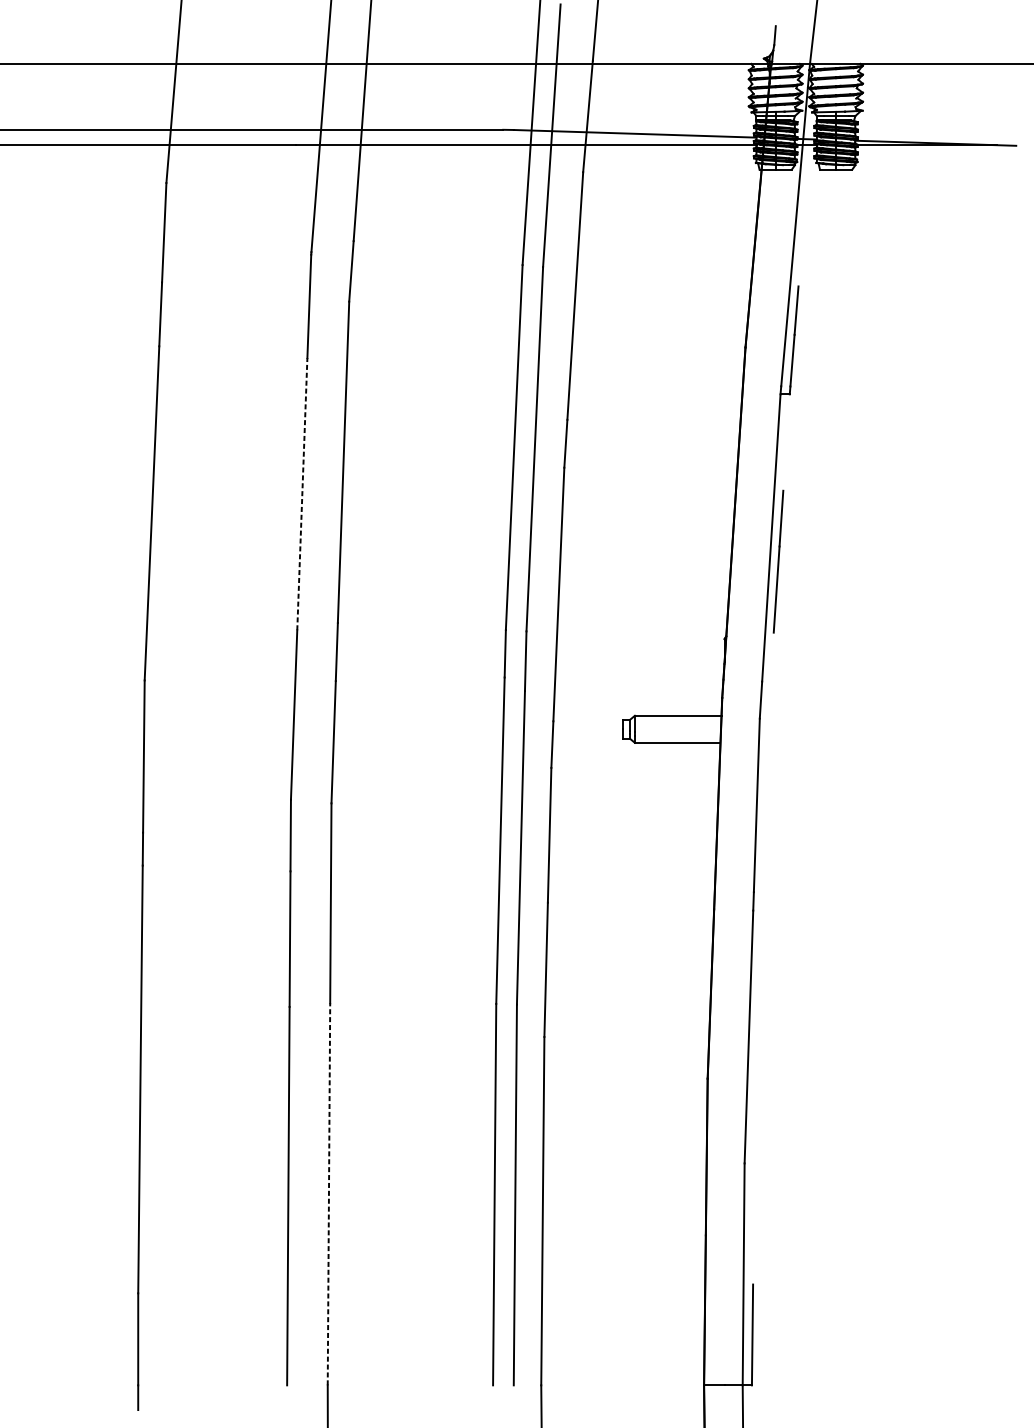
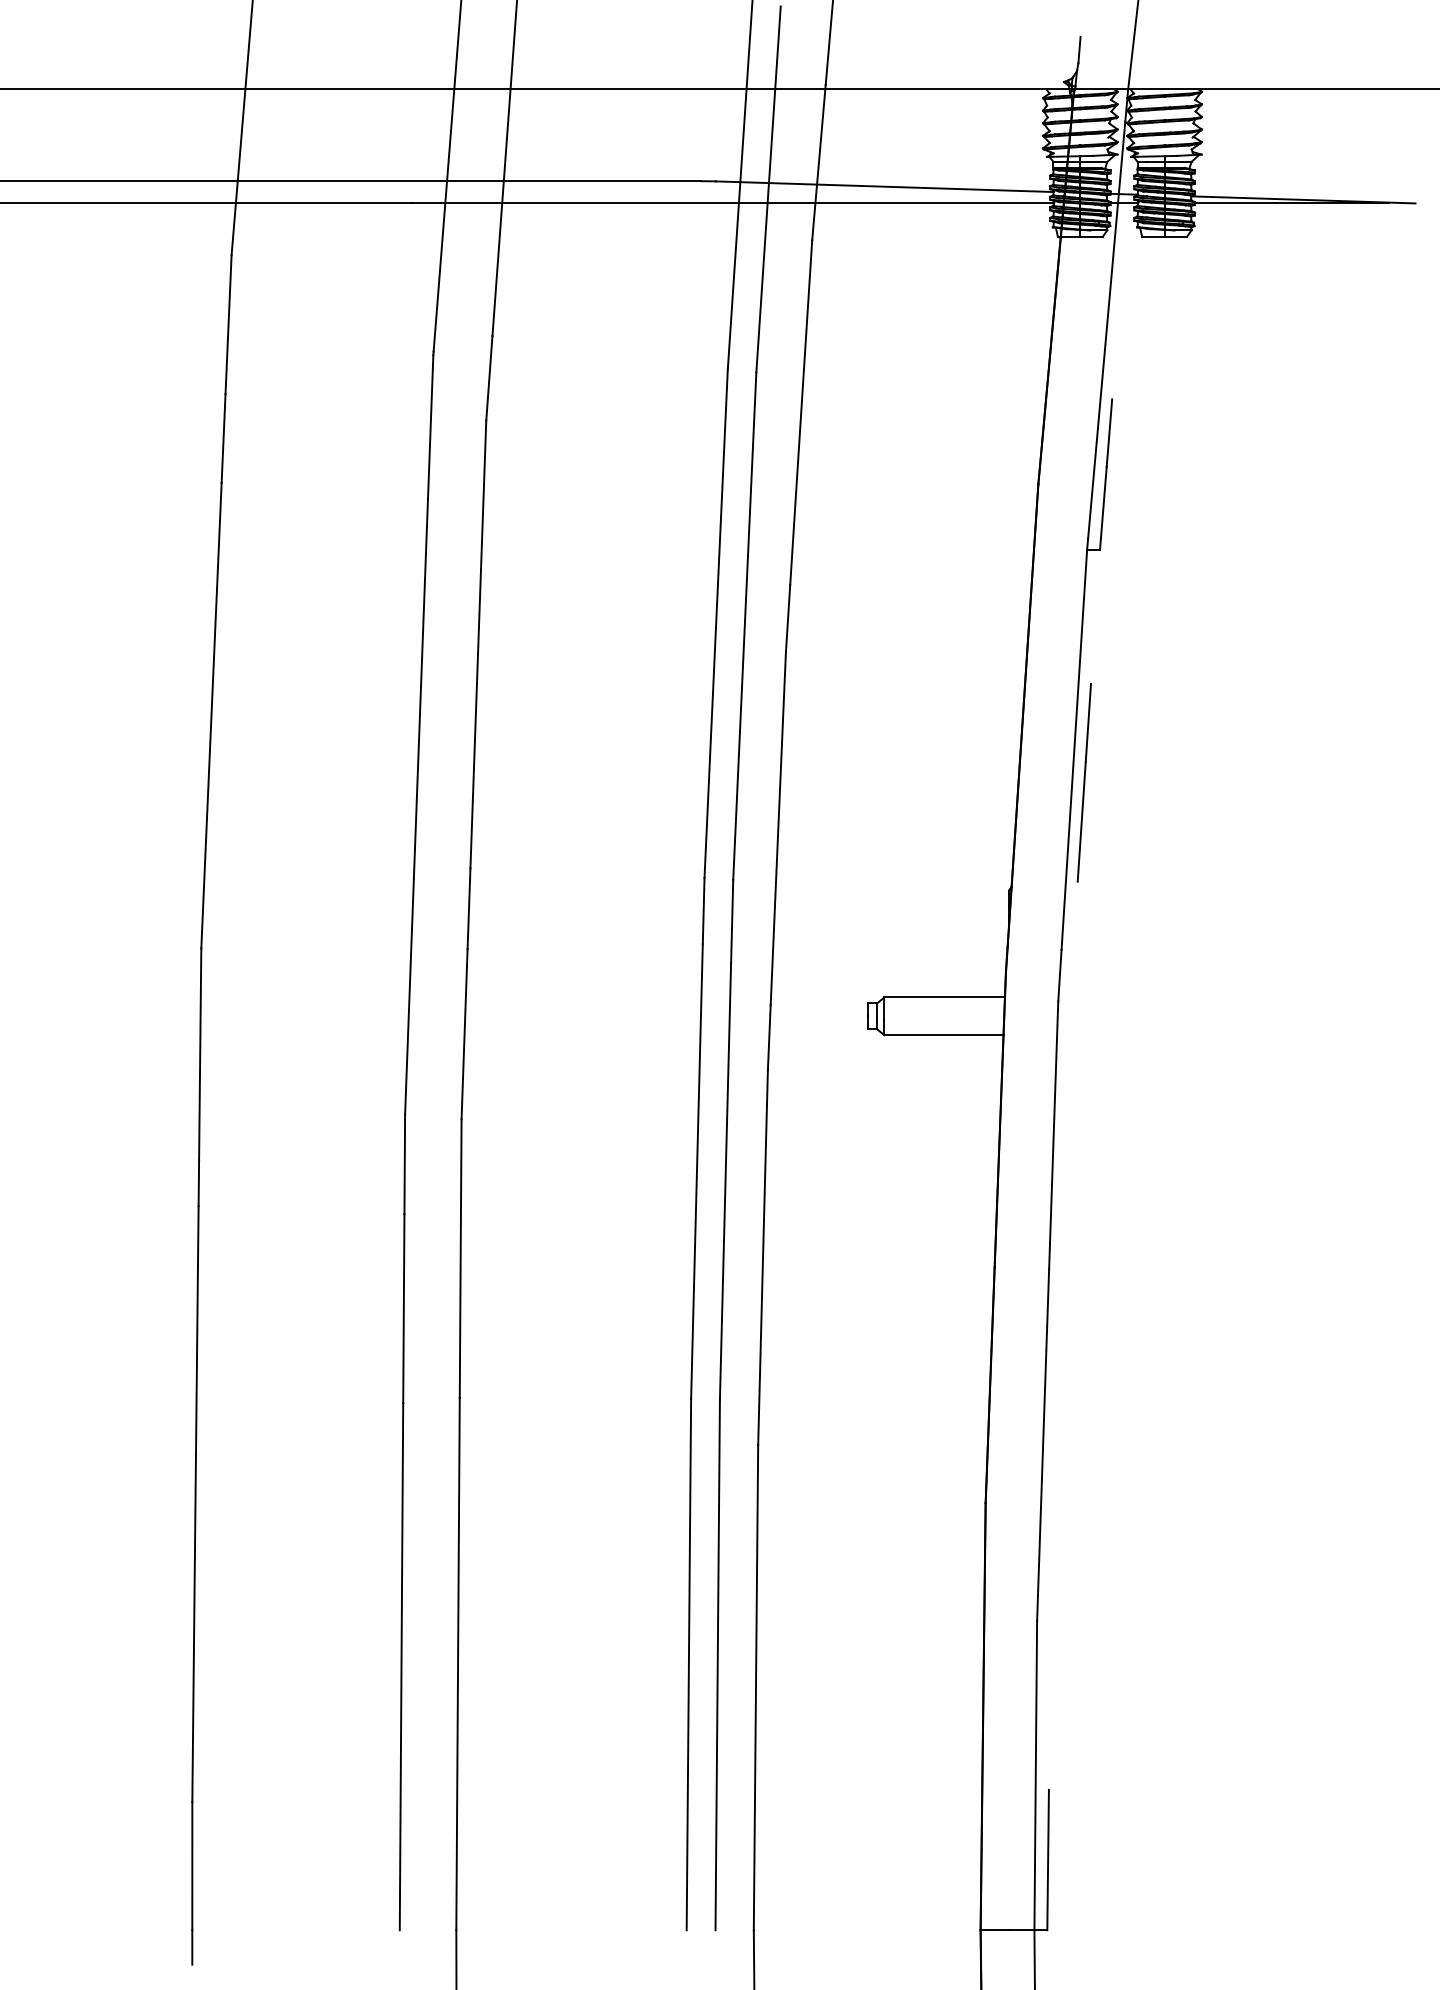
line: (302, 493) -> (420, 688), dashed -> solid
line: (329, 1193) -> (458, 1663), dashed -> solid

